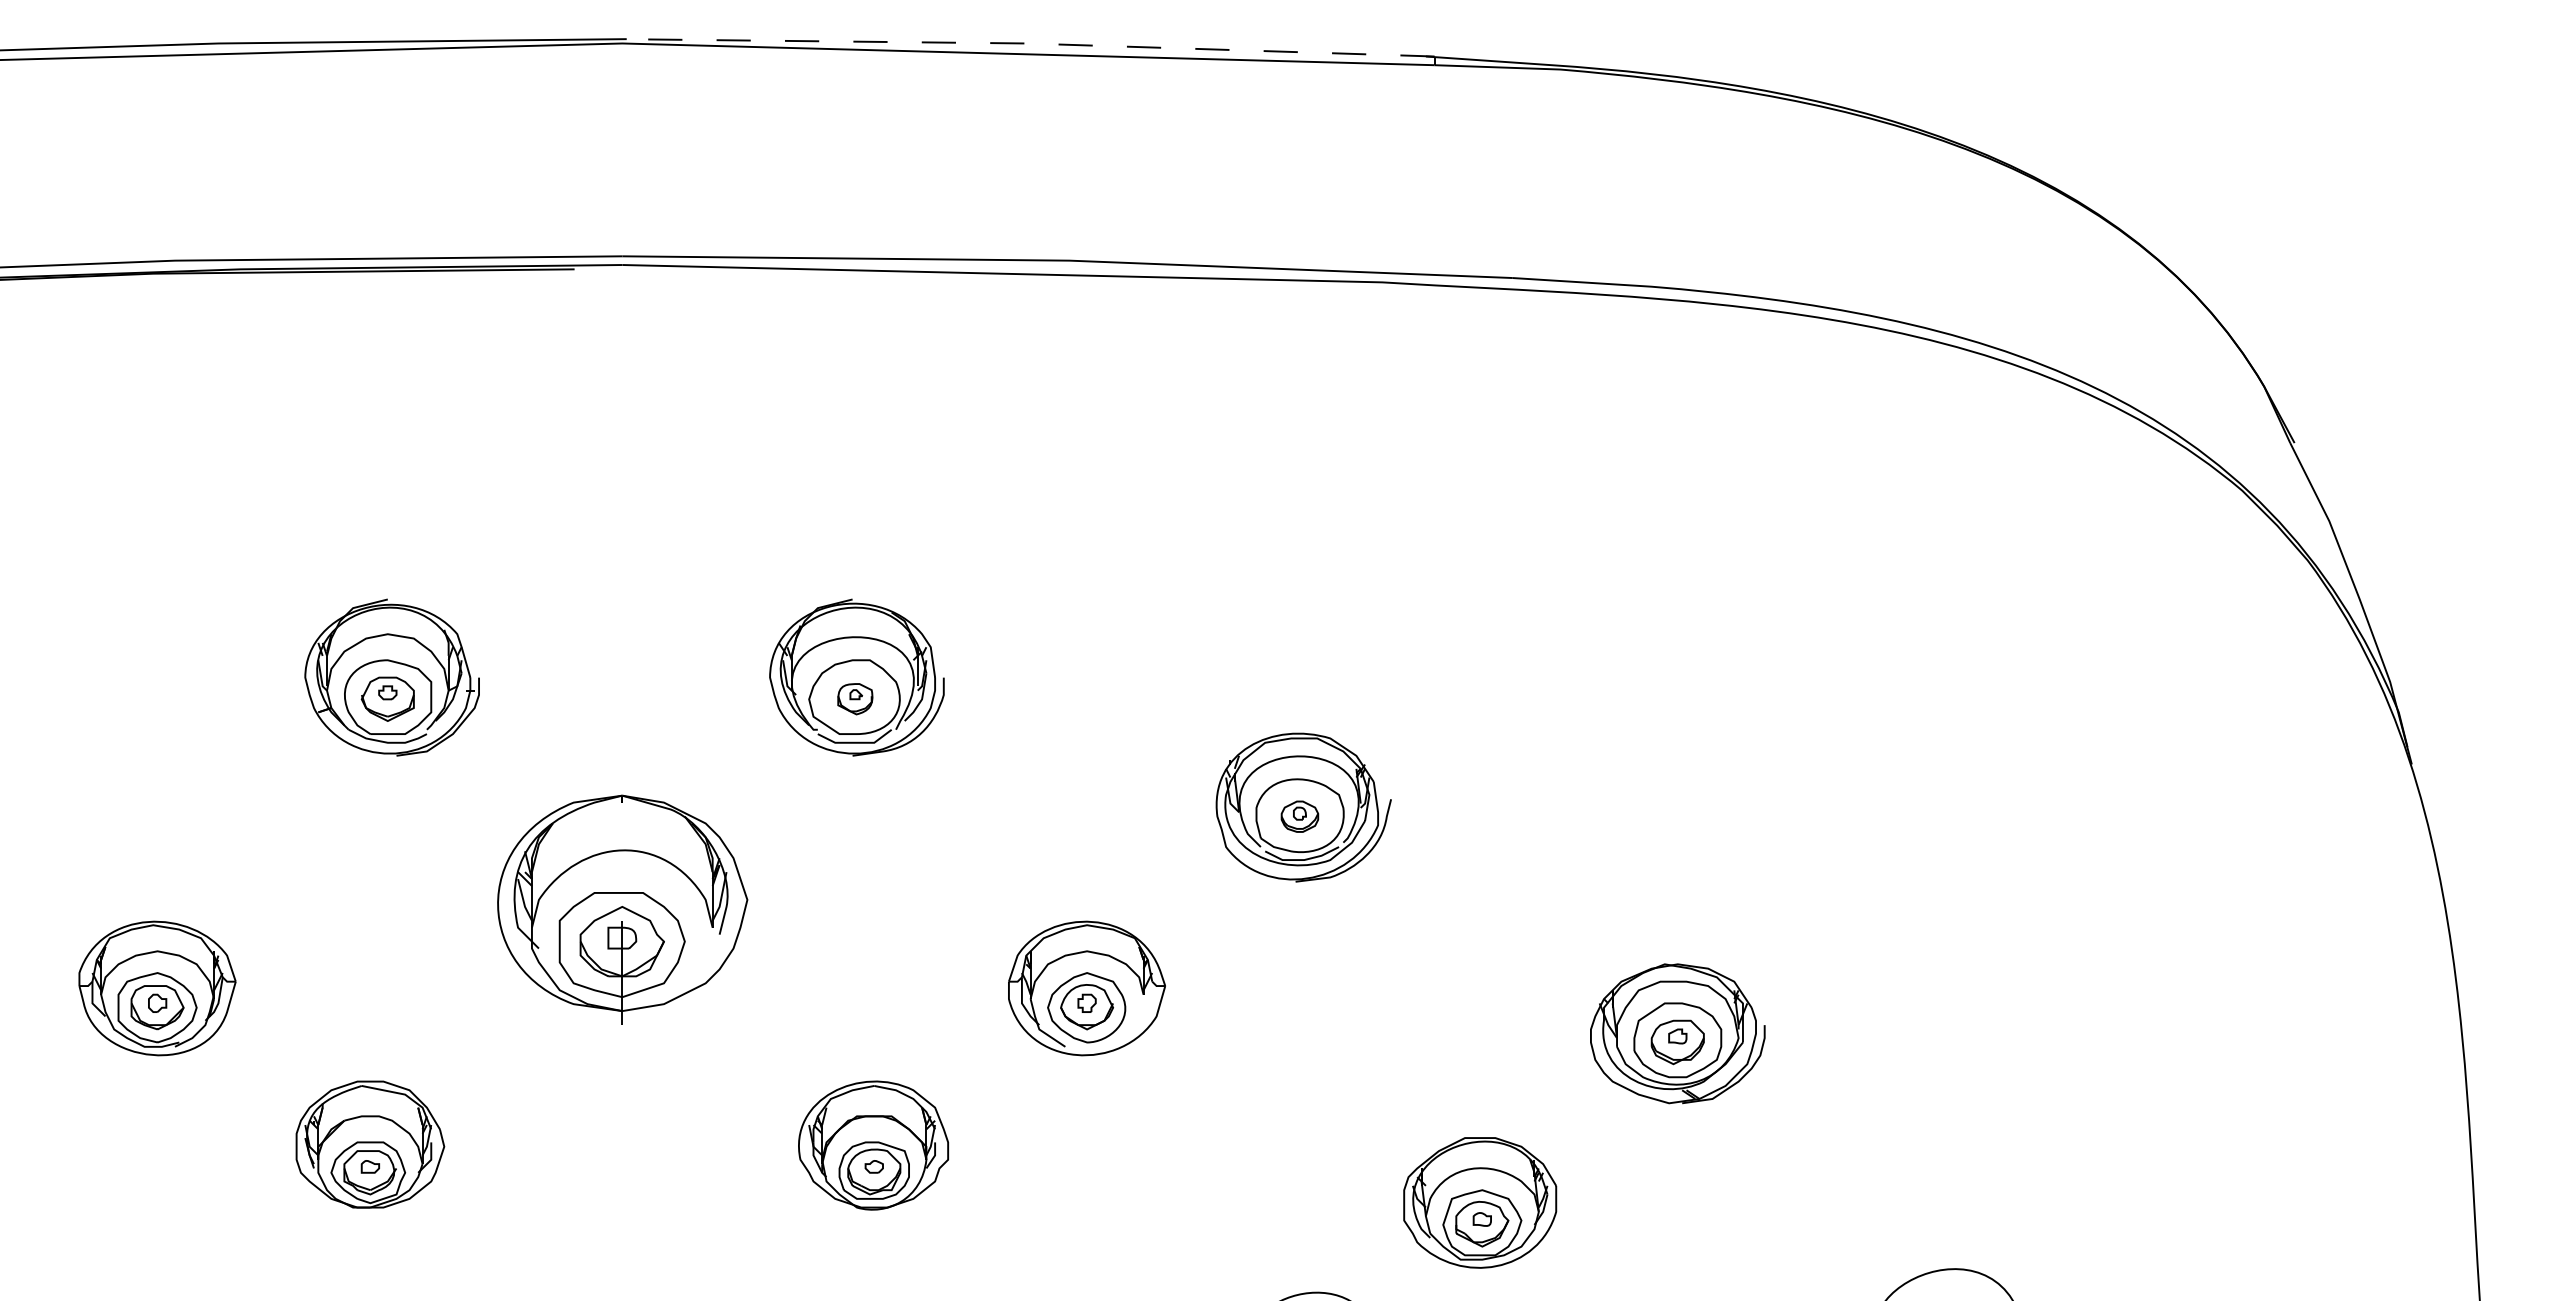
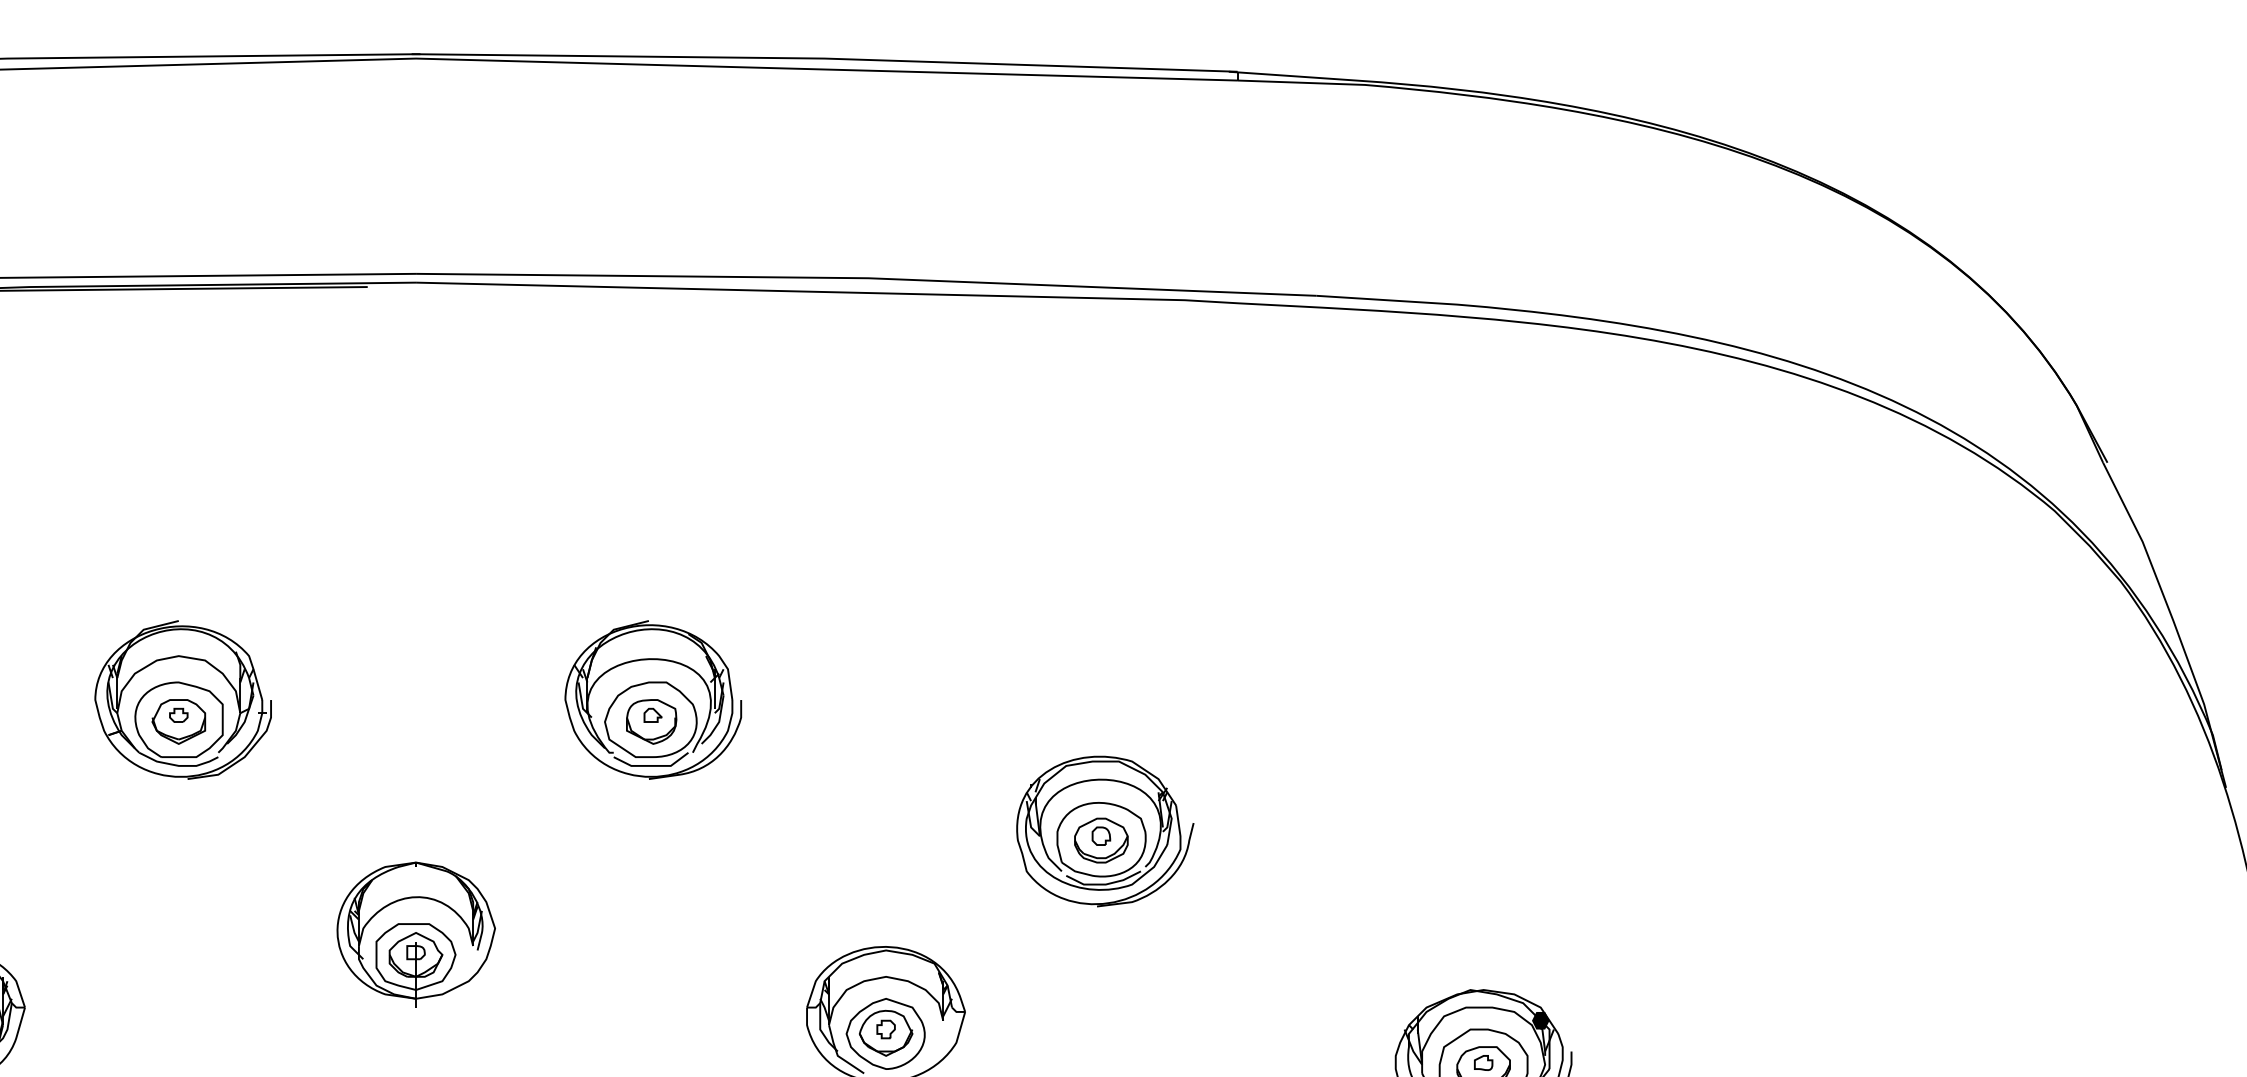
line: (1026, 43) -> (824, 58), dashed -> solid
part: (855, 698) -> (651, 721), size x1.43
part: (1299, 816) -> (1100, 840), size x1.43
part: (622, 909) -> (416, 934), size x0.62
fill: (1733, 994) -> (1539, 1020), added

